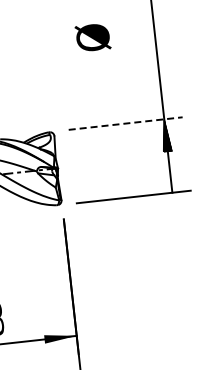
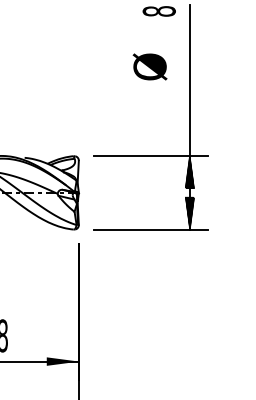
text: (92, 37) -> (149, 66), moved
line: (126, 123) -> (151, 155), dashed -> solid
hatch: (170, 176) -> (189, 213), added

